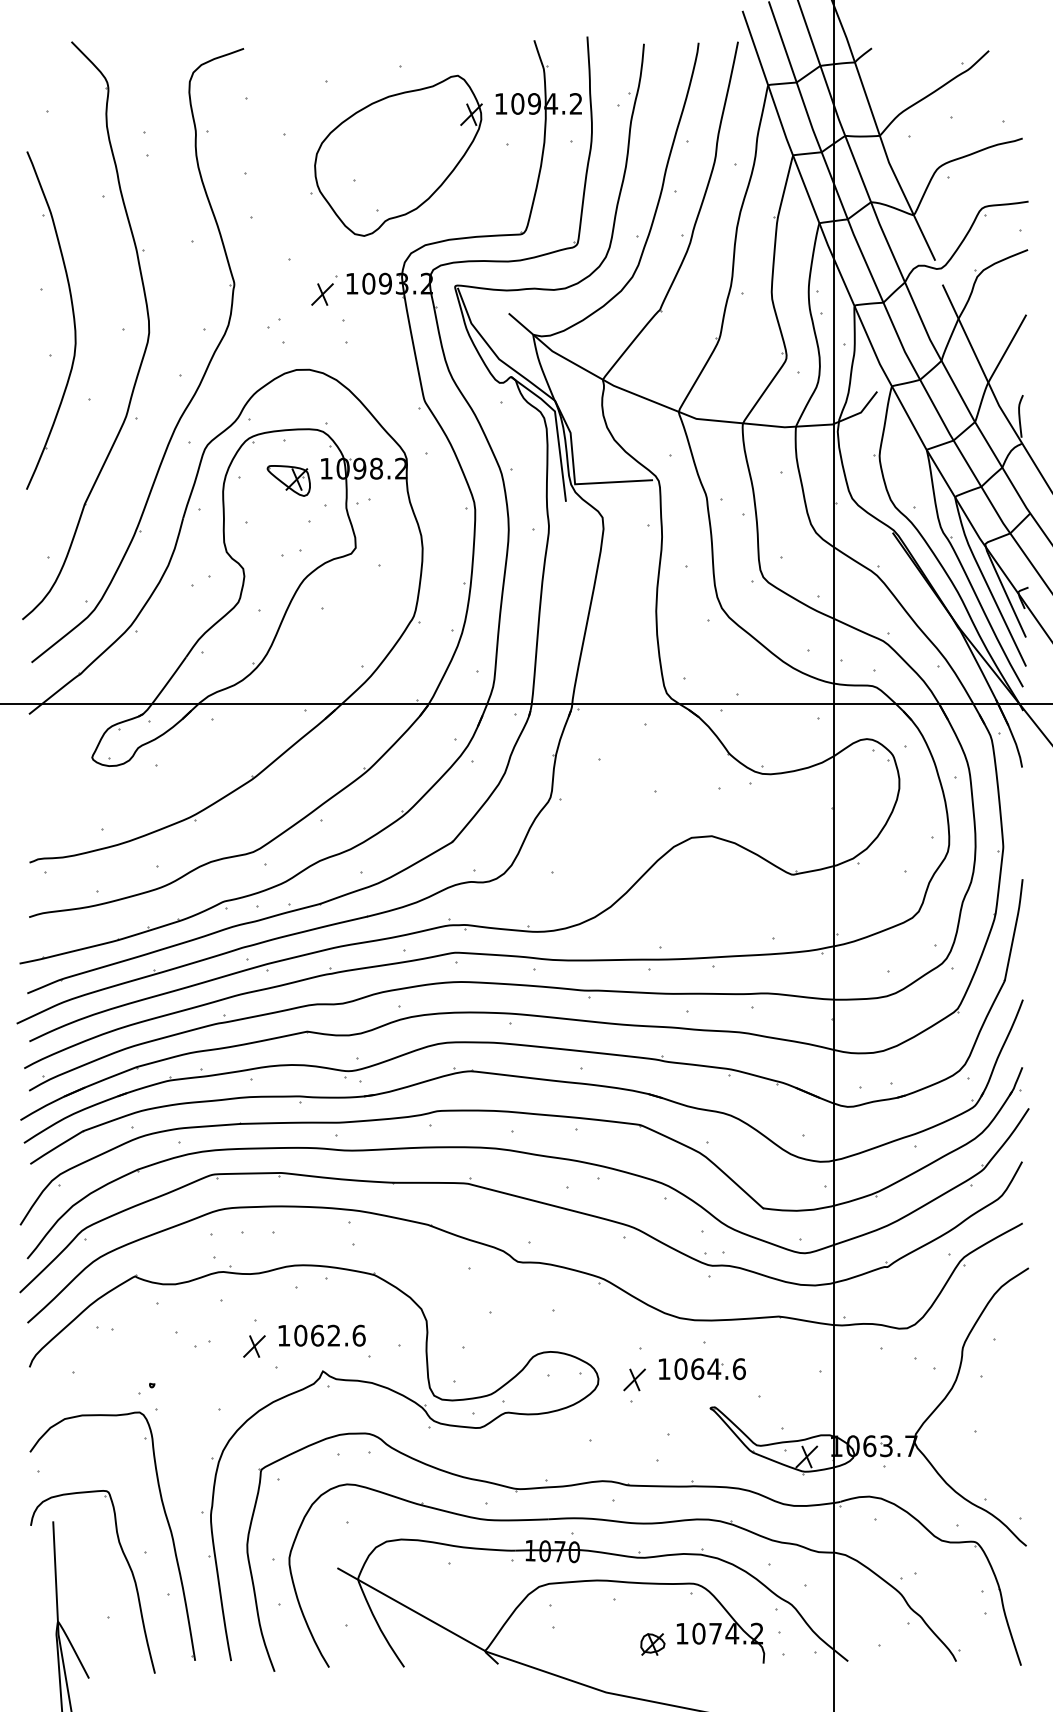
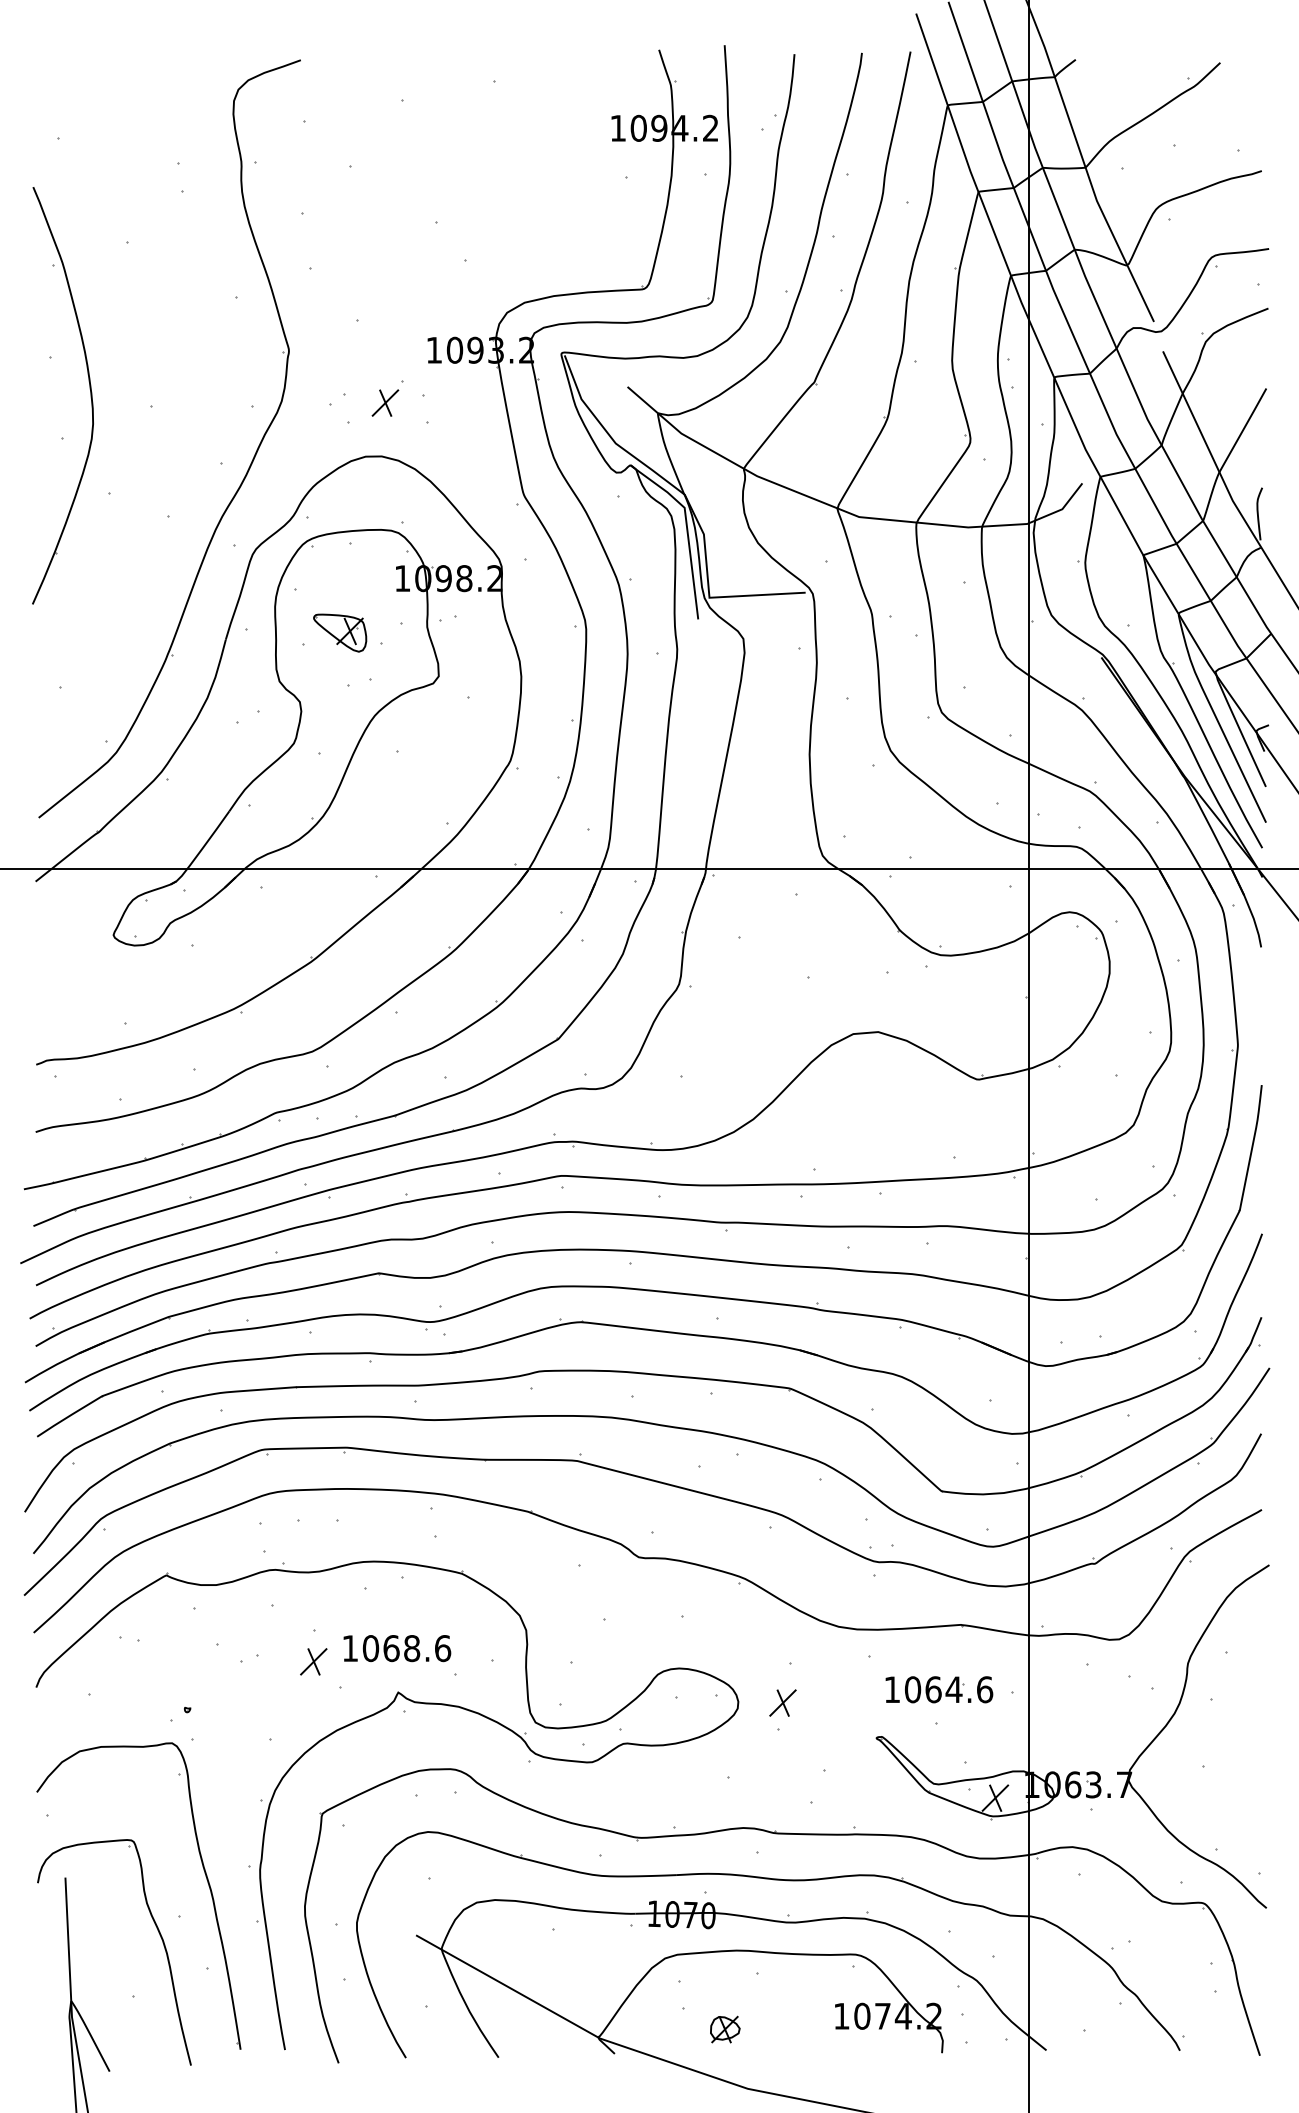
part: (396, 155) -> (489, 192), removed
part: (324, 290) -> (387, 398), moved
part: (145, 345) -> (179, 426), removed
part: (288, 480) -> (339, 632), moved
text: (333, 1335) -> (411, 1648), 1062.6 -> 1068.6
part: (702, 1369) -> (939, 1690), moved
part: (652, 1644) -> (724, 2029), moved

